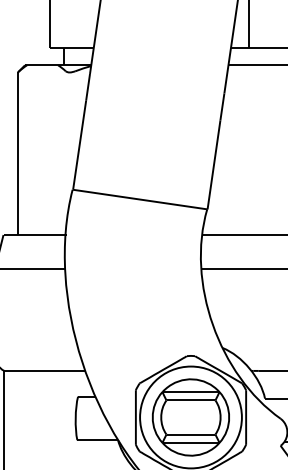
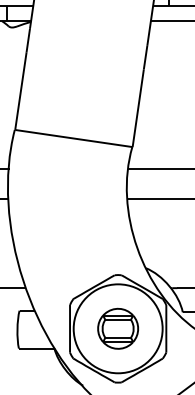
part: (190, 417) -> (117, 328), size x0.6

